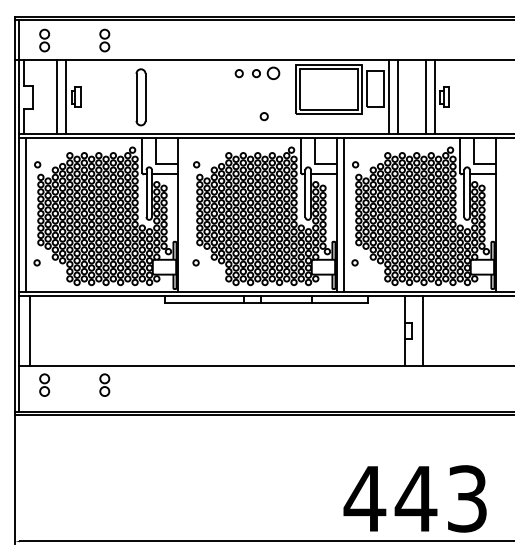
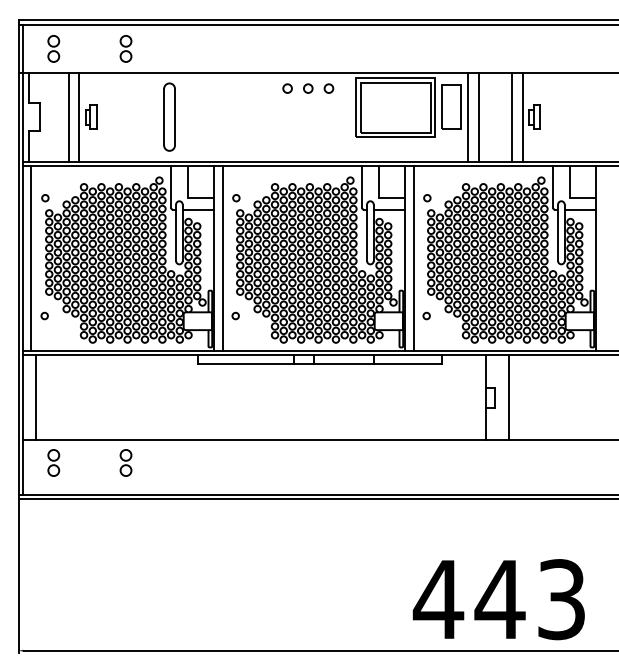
circle: (273, 73) -> (328, 88), size x0.62
circle: (263, 116) -> (316, 140), removed
line: (185, 215) -> (222, 259), added

